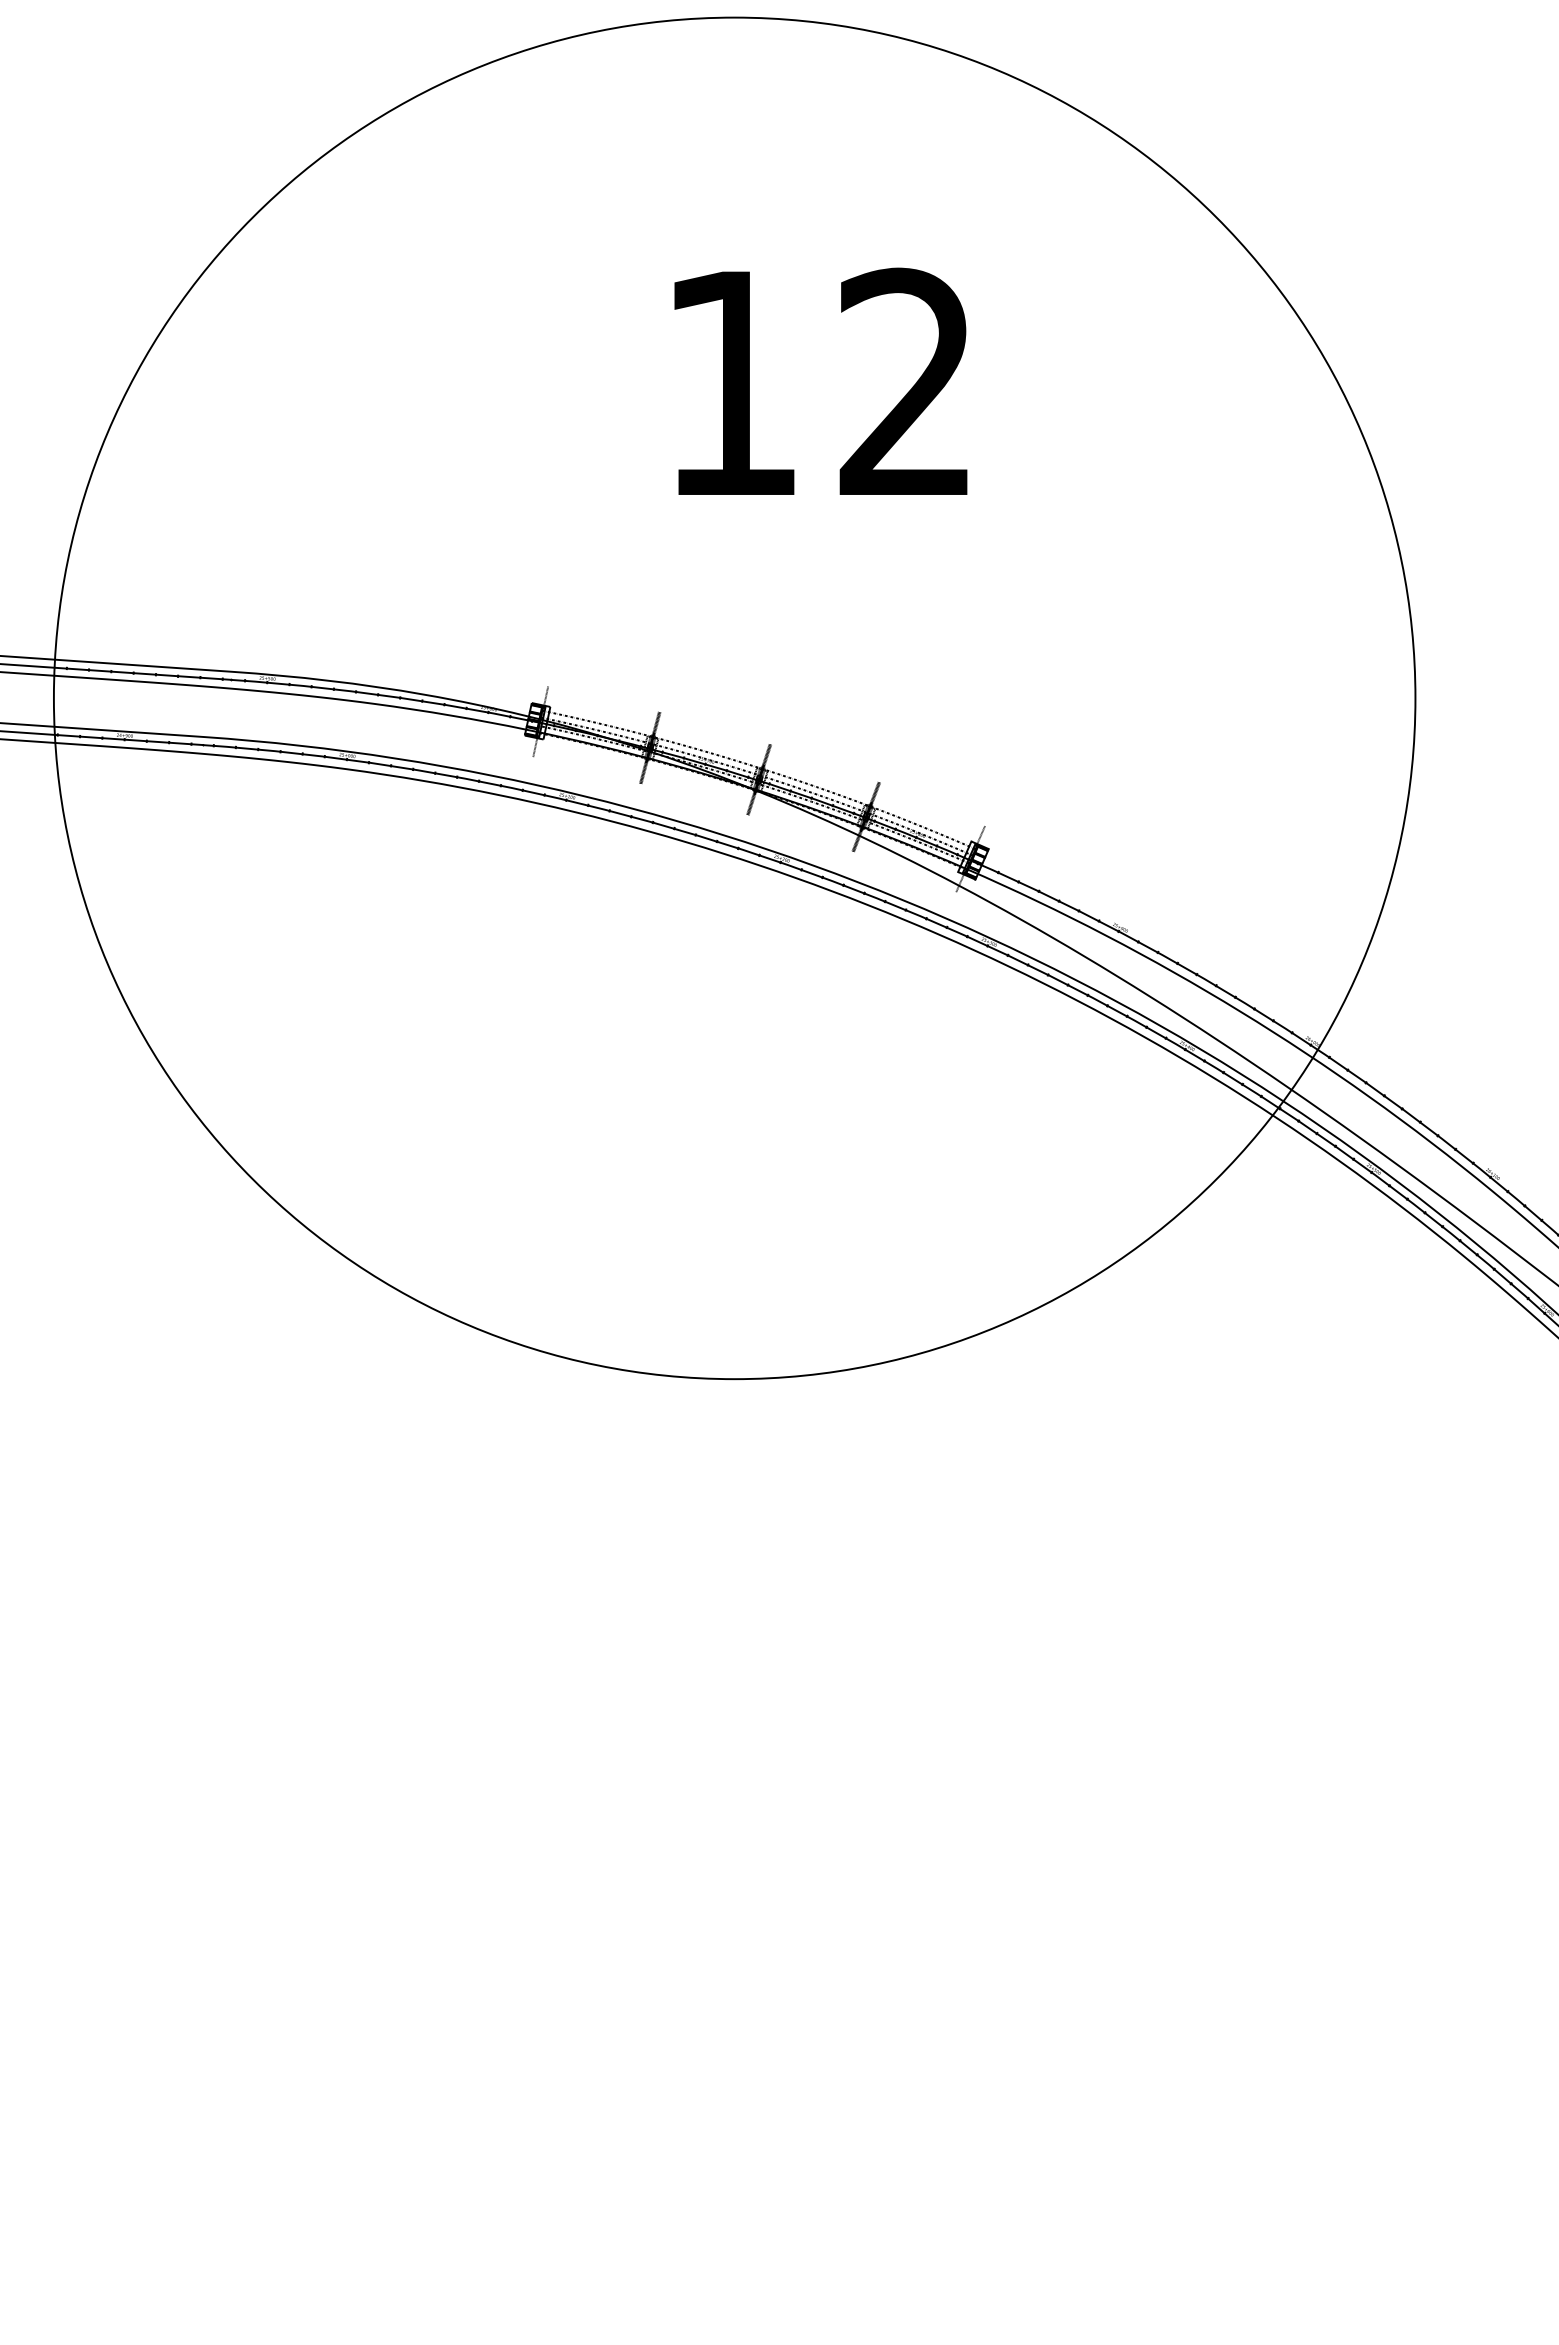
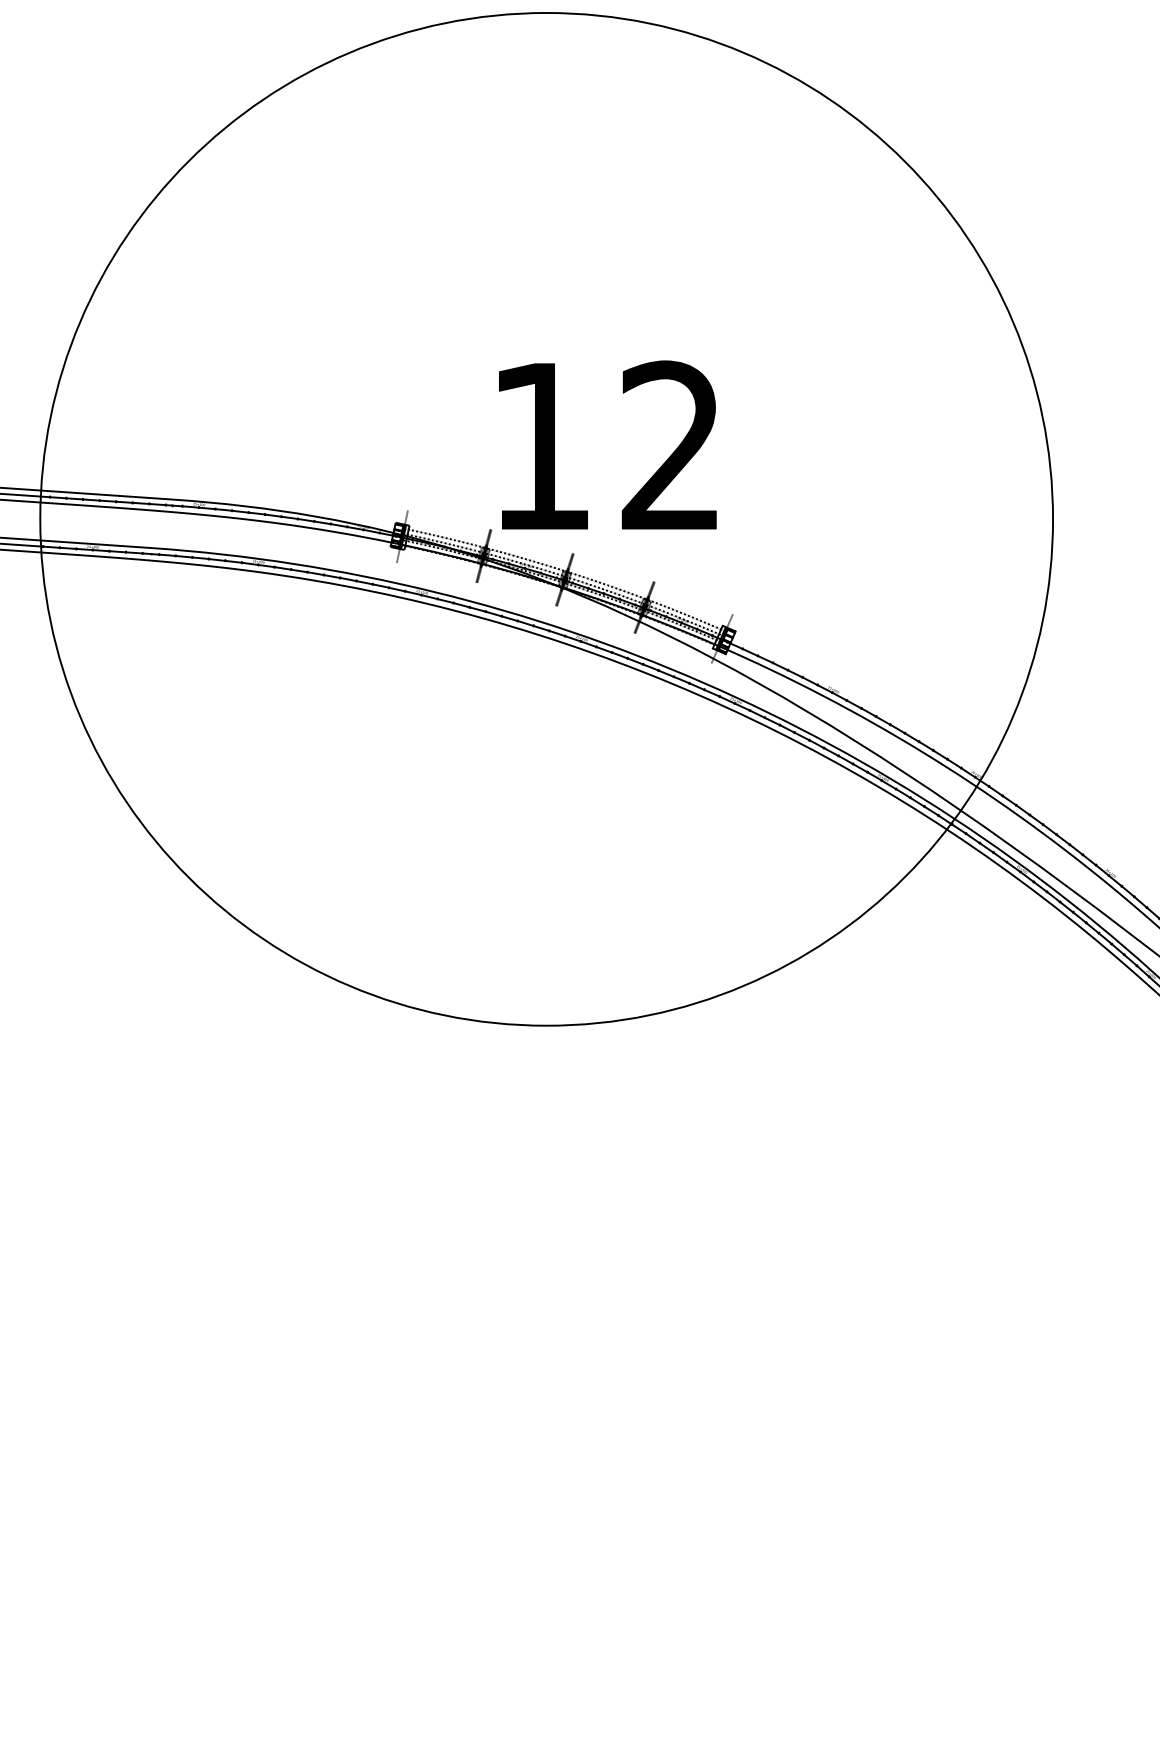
text: (820, 380) -> (607, 444), moved

